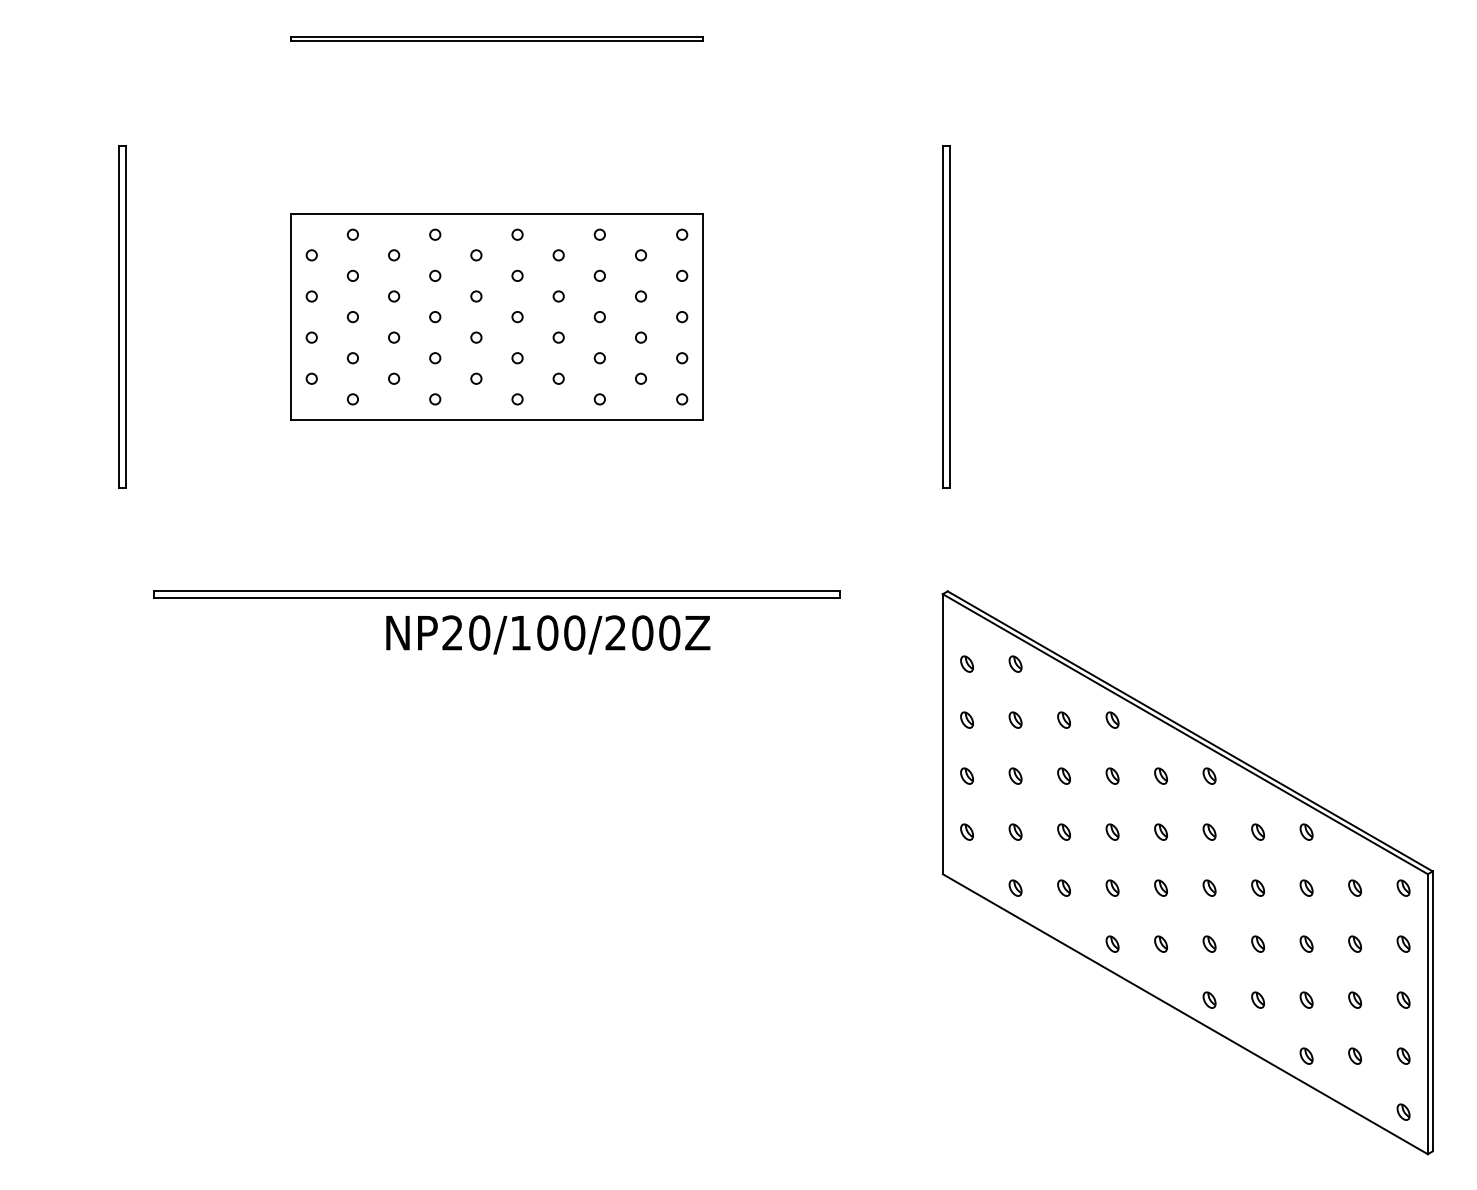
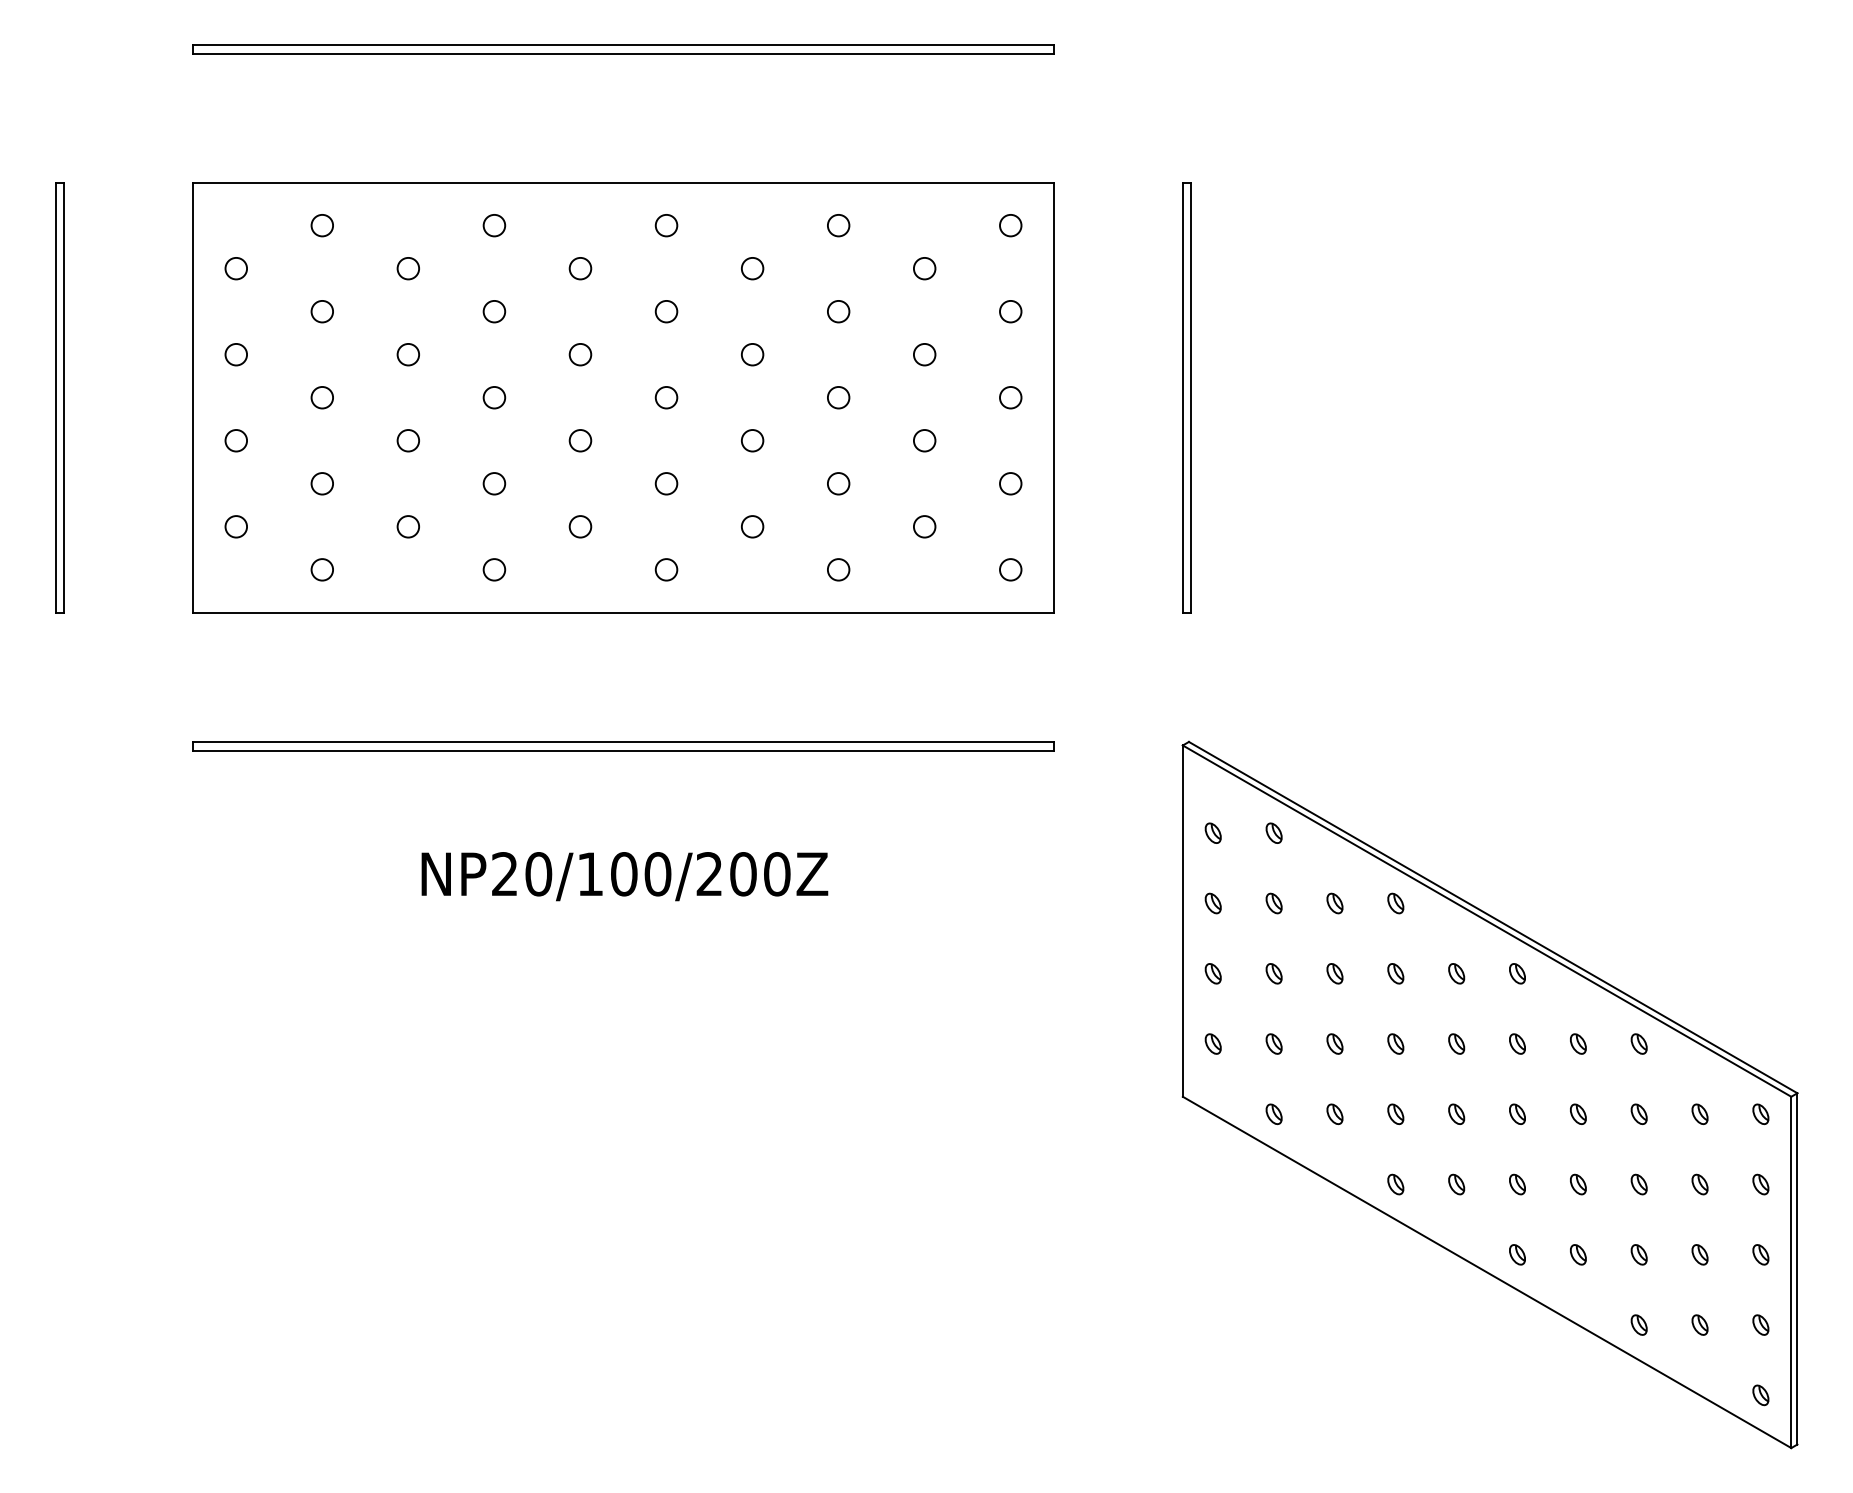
part: (496, 39) -> (623, 49), size x1.67
part: (122, 316) -> (59, 397), moved
part: (496, 316) -> (623, 397), size x1.67
text: (547, 634) -> (624, 876), moved

